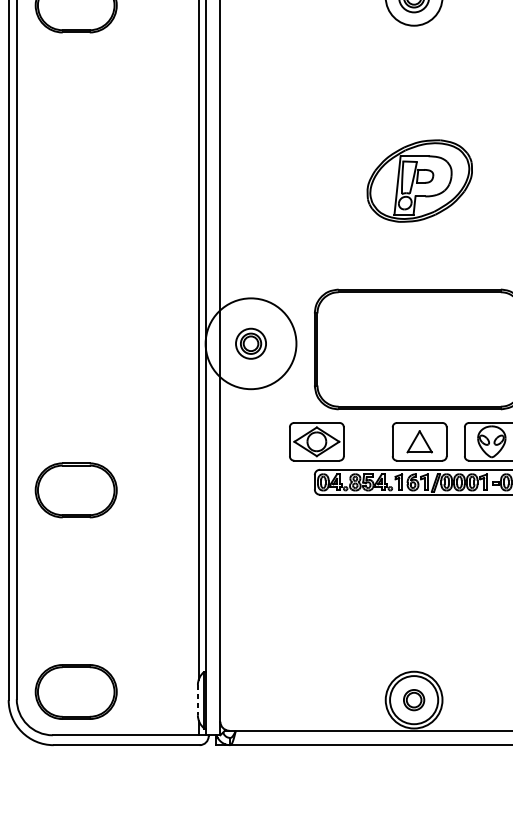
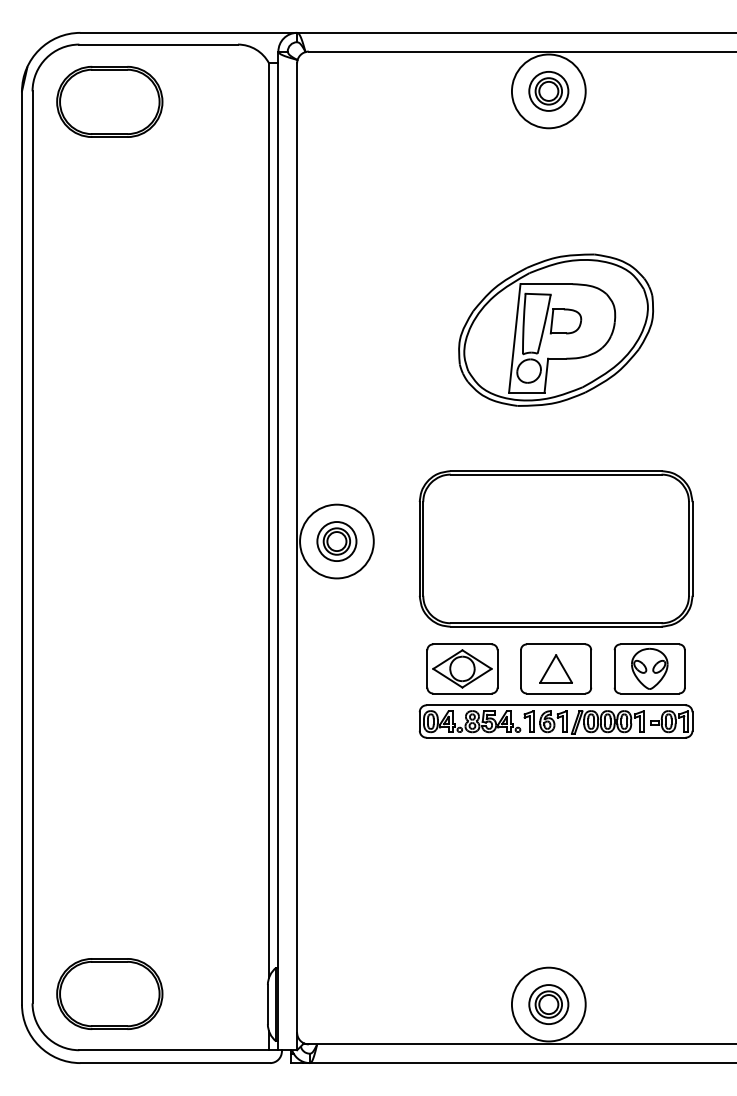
part: (420, 180) -> (556, 329), size x1.43
circle: (250, 343) -> (336, 541), size x0.62
part: (316, 441) -> (462, 668), moved
part: (76, 489) -> (109, 731), removed
line: (197, 700) -> (267, 1004), dashed -> solid
circle: (413, 700) -> (548, 1004), size x0.62

